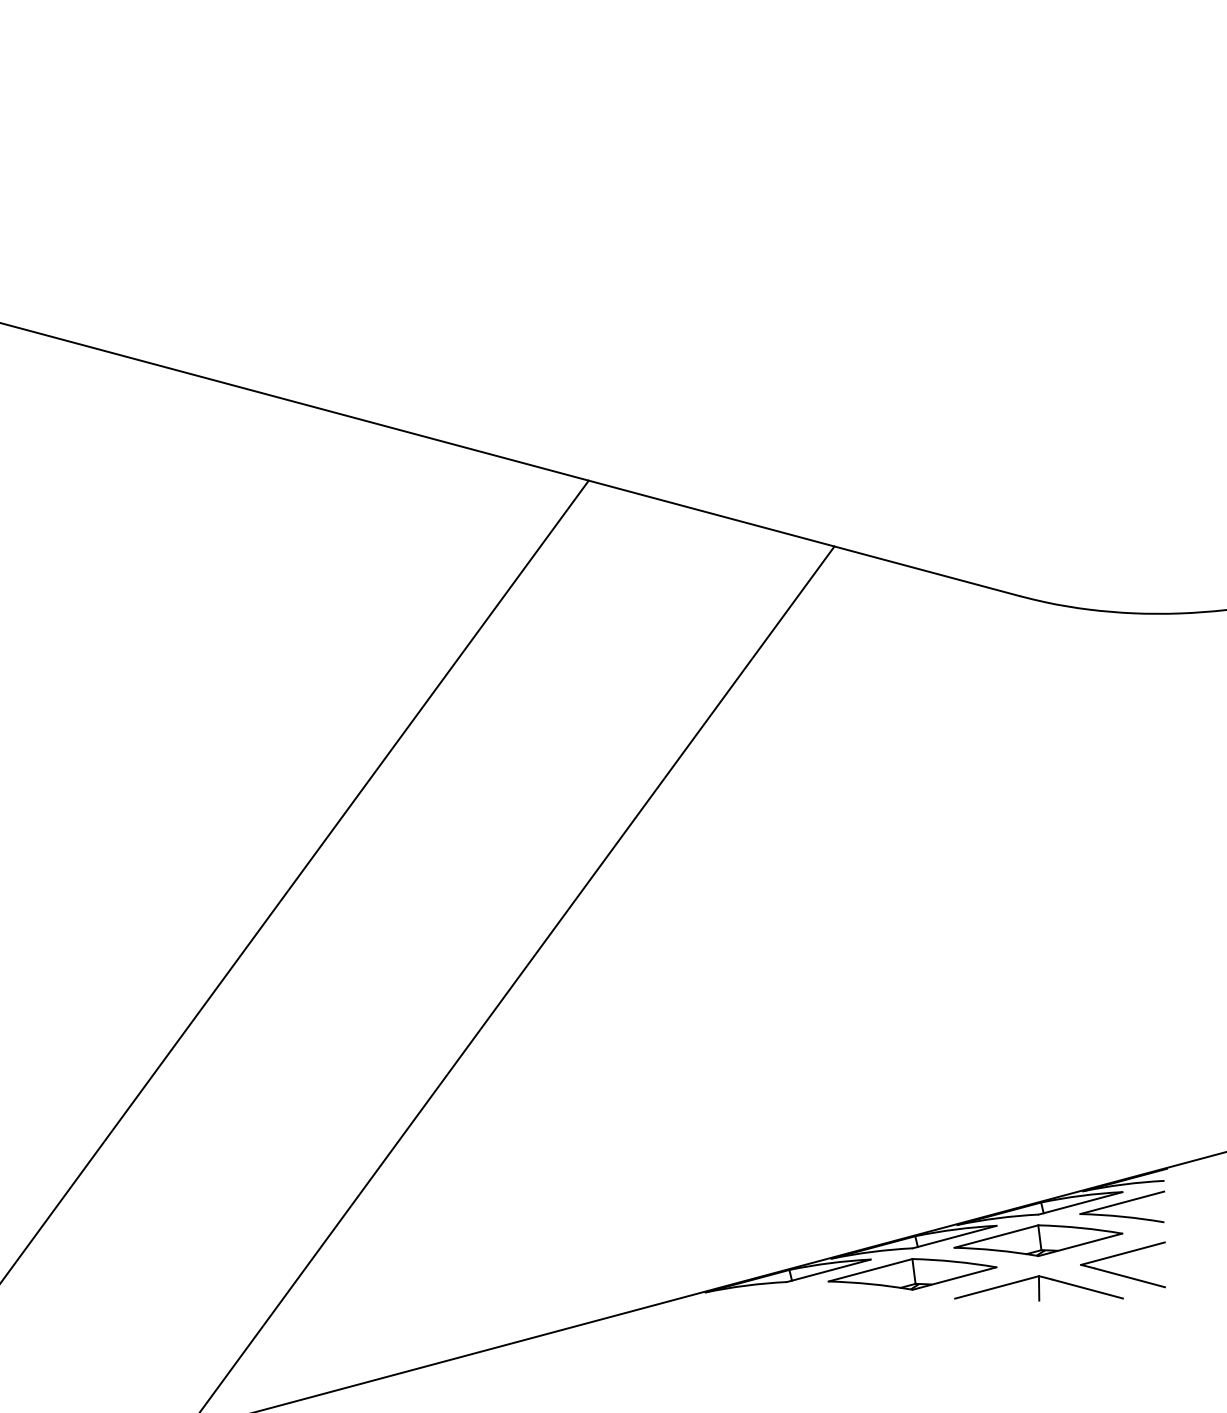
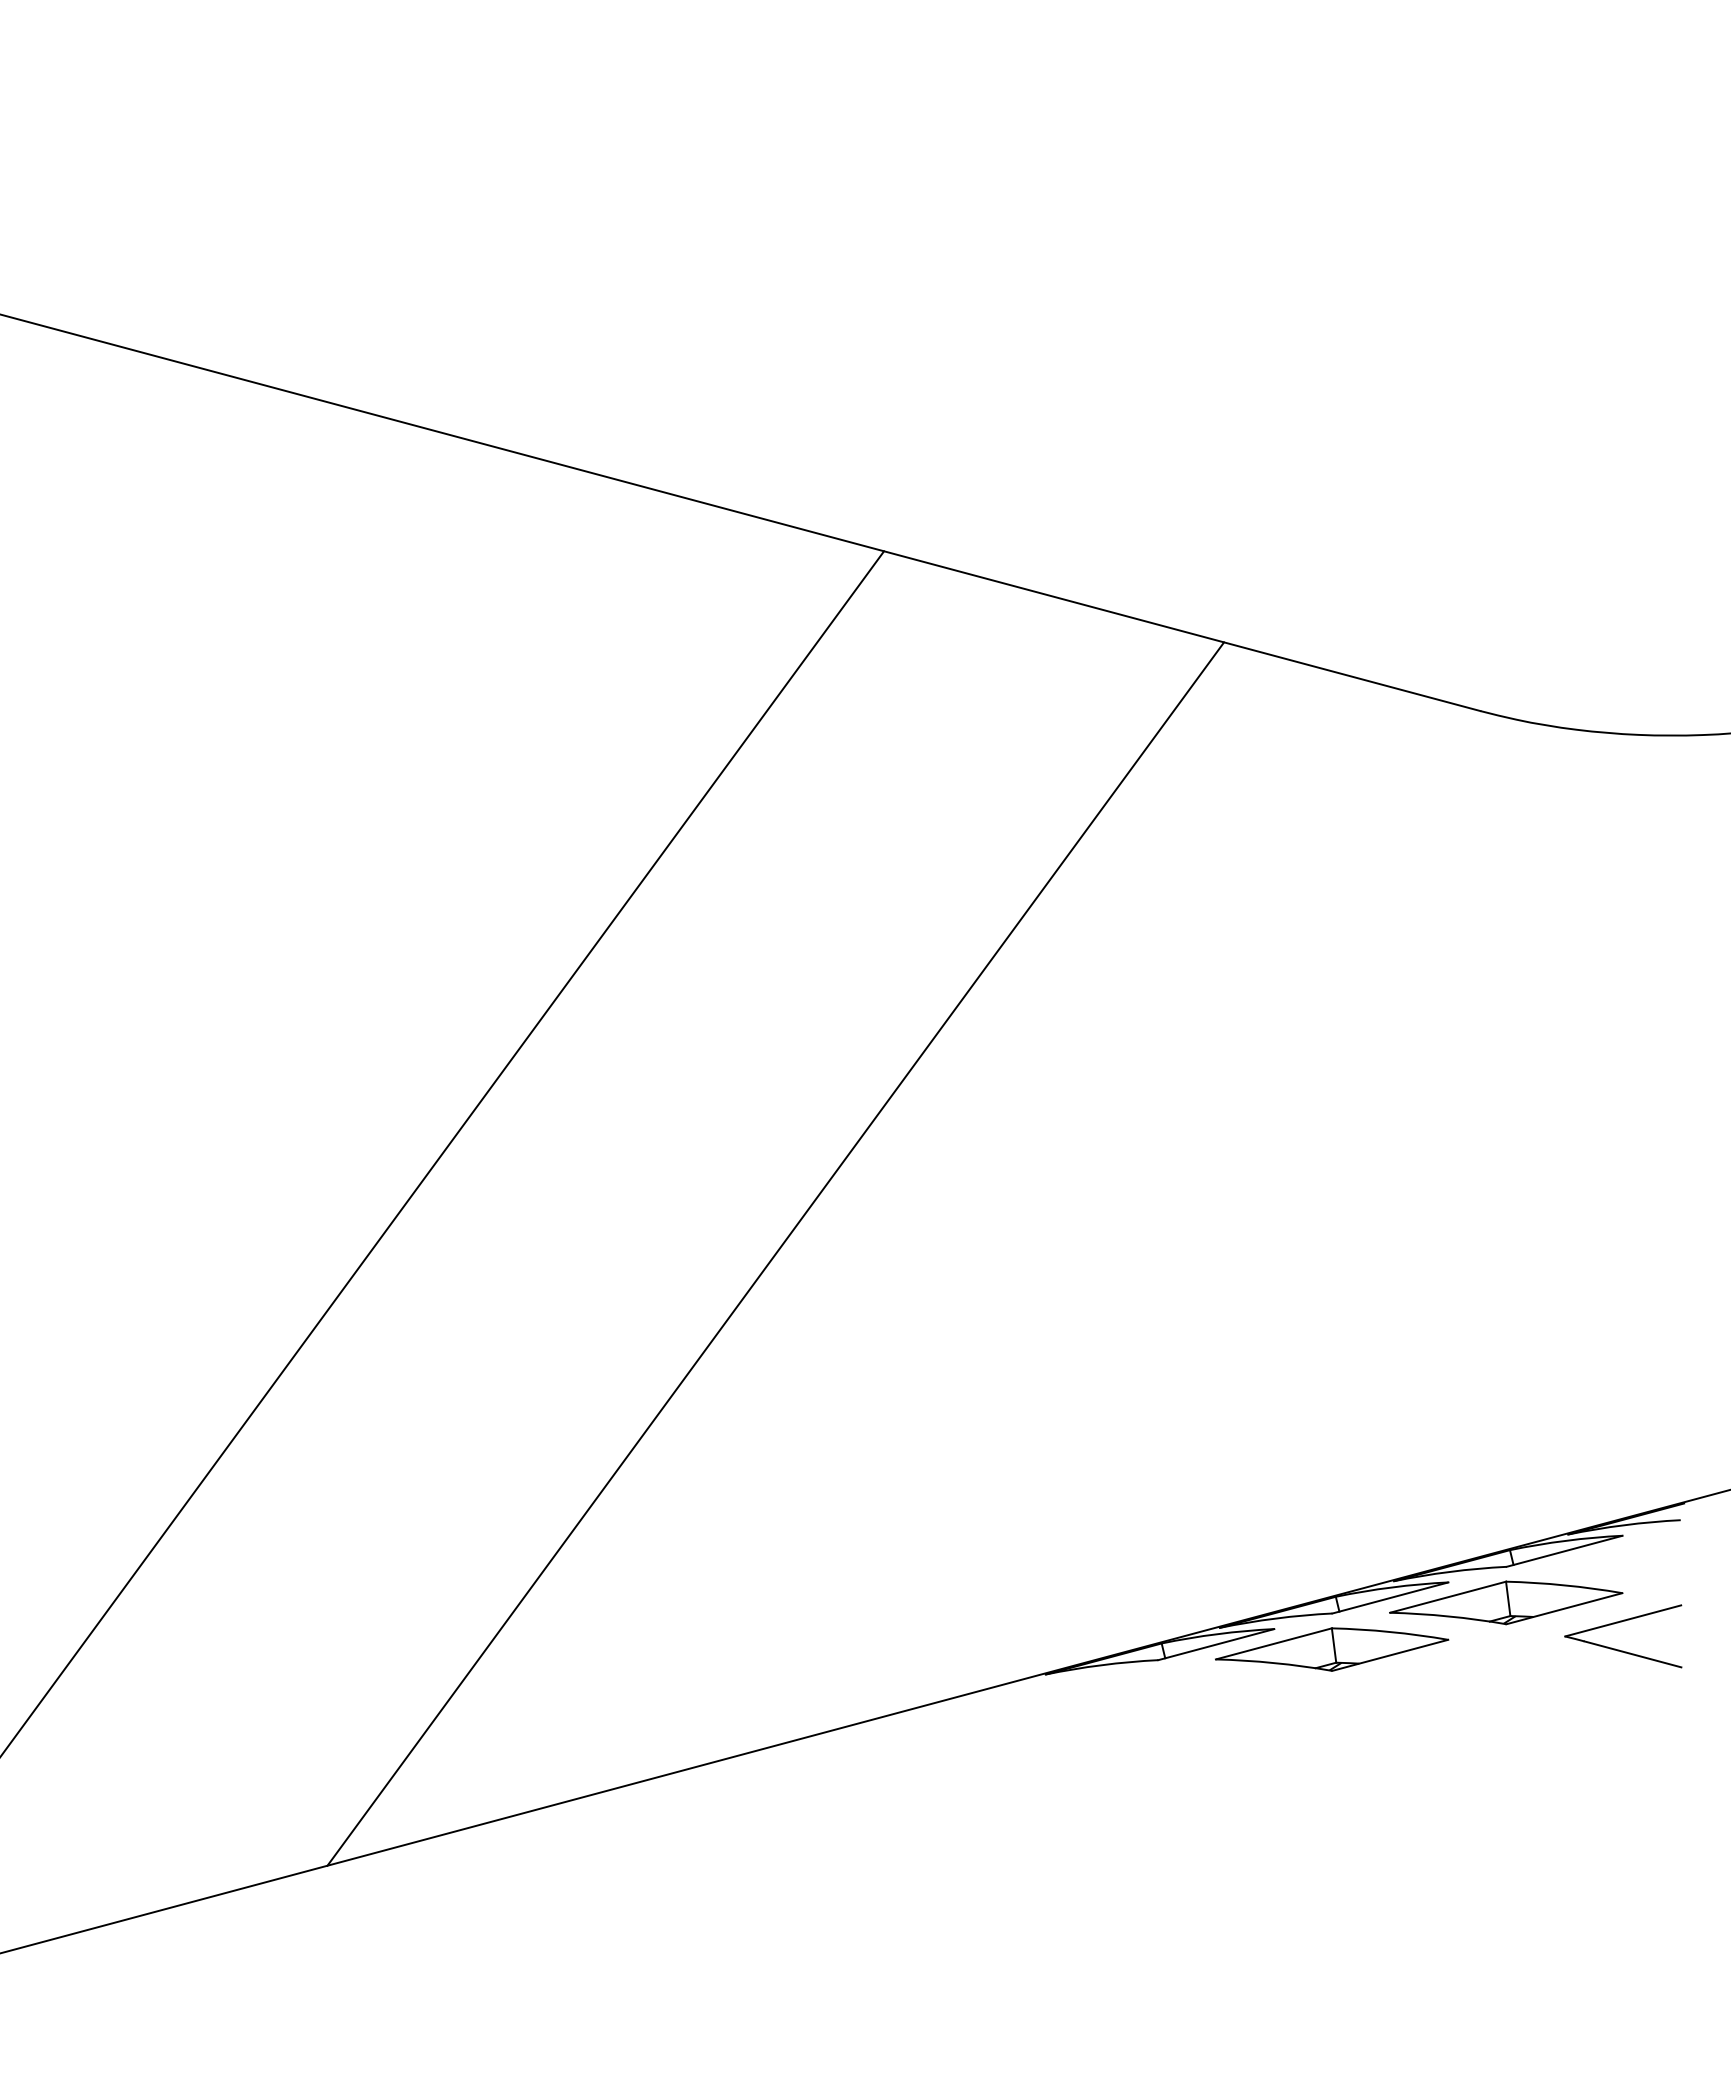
part: (1122, 1207) -> (1622, 1556), removed
part: (1039, 1288) -> (1507, 1668), removed

